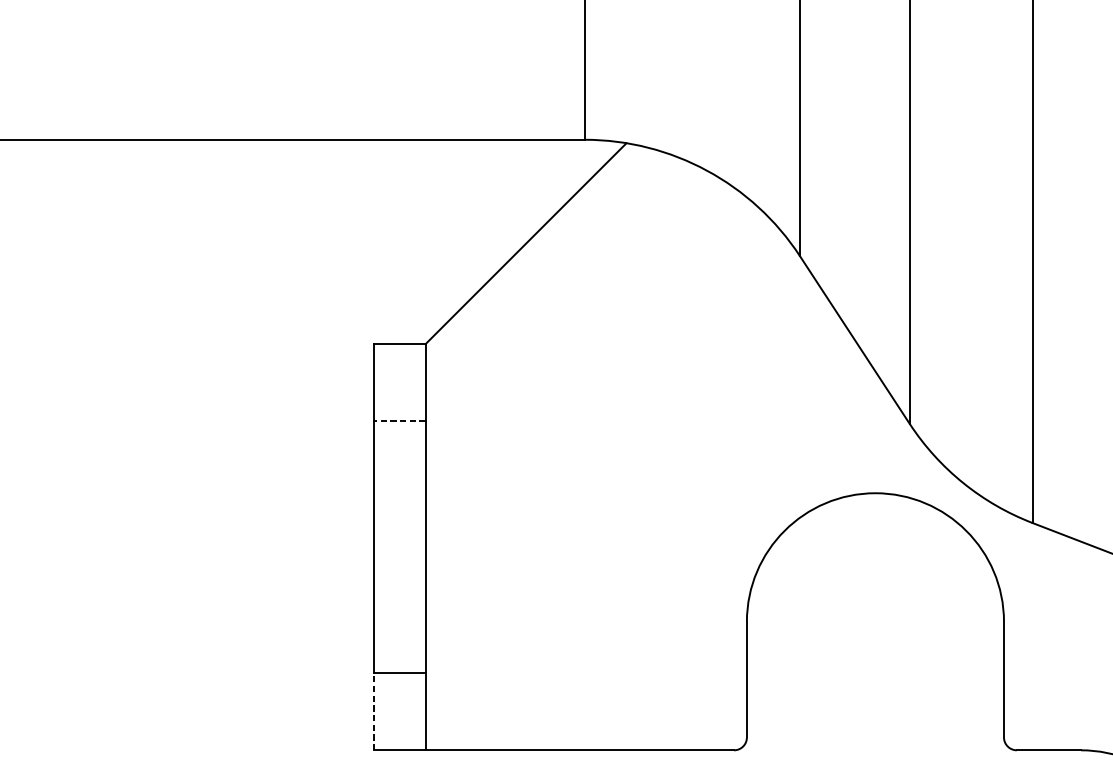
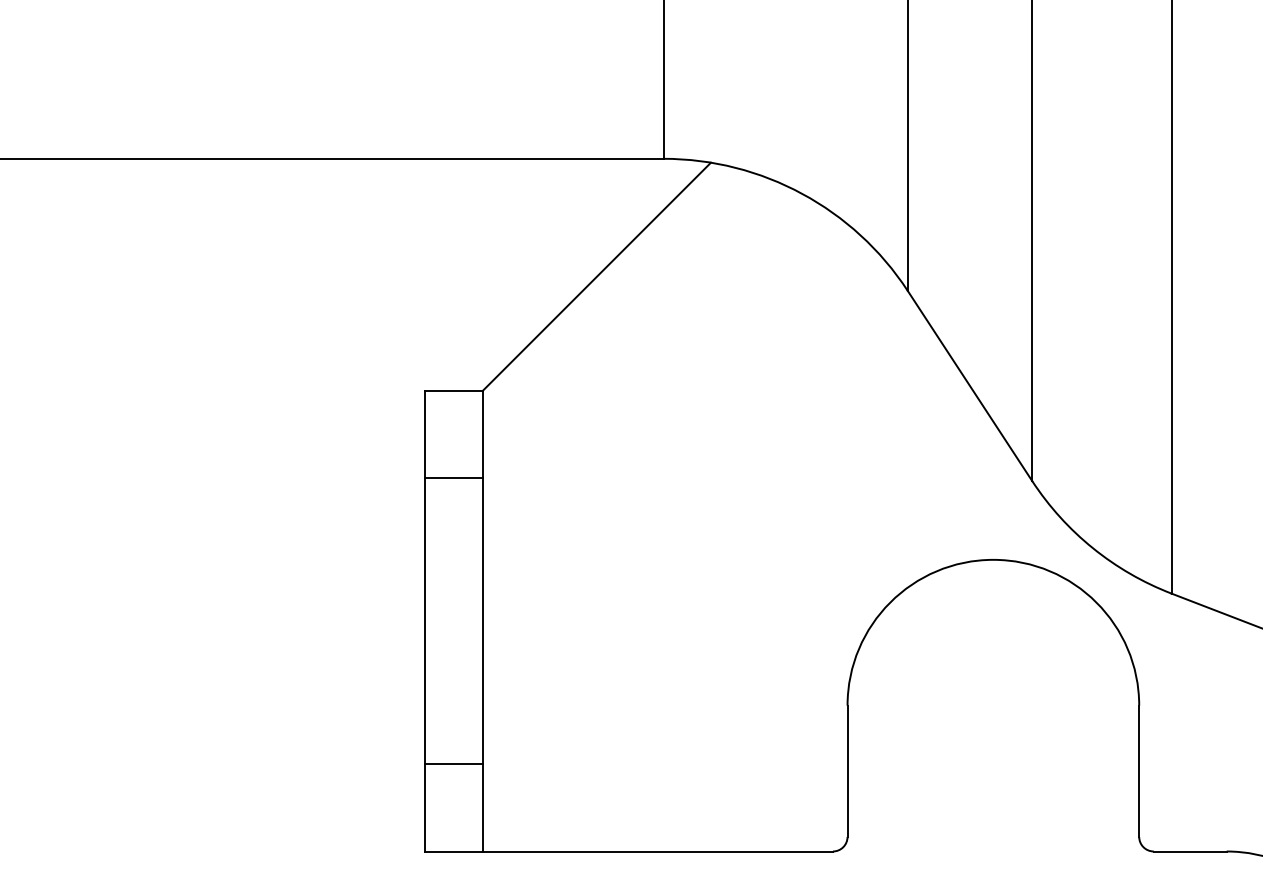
line: (399, 421) -> (453, 478), dashed -> solid
line: (374, 711) -> (424, 807), dashed -> solid

